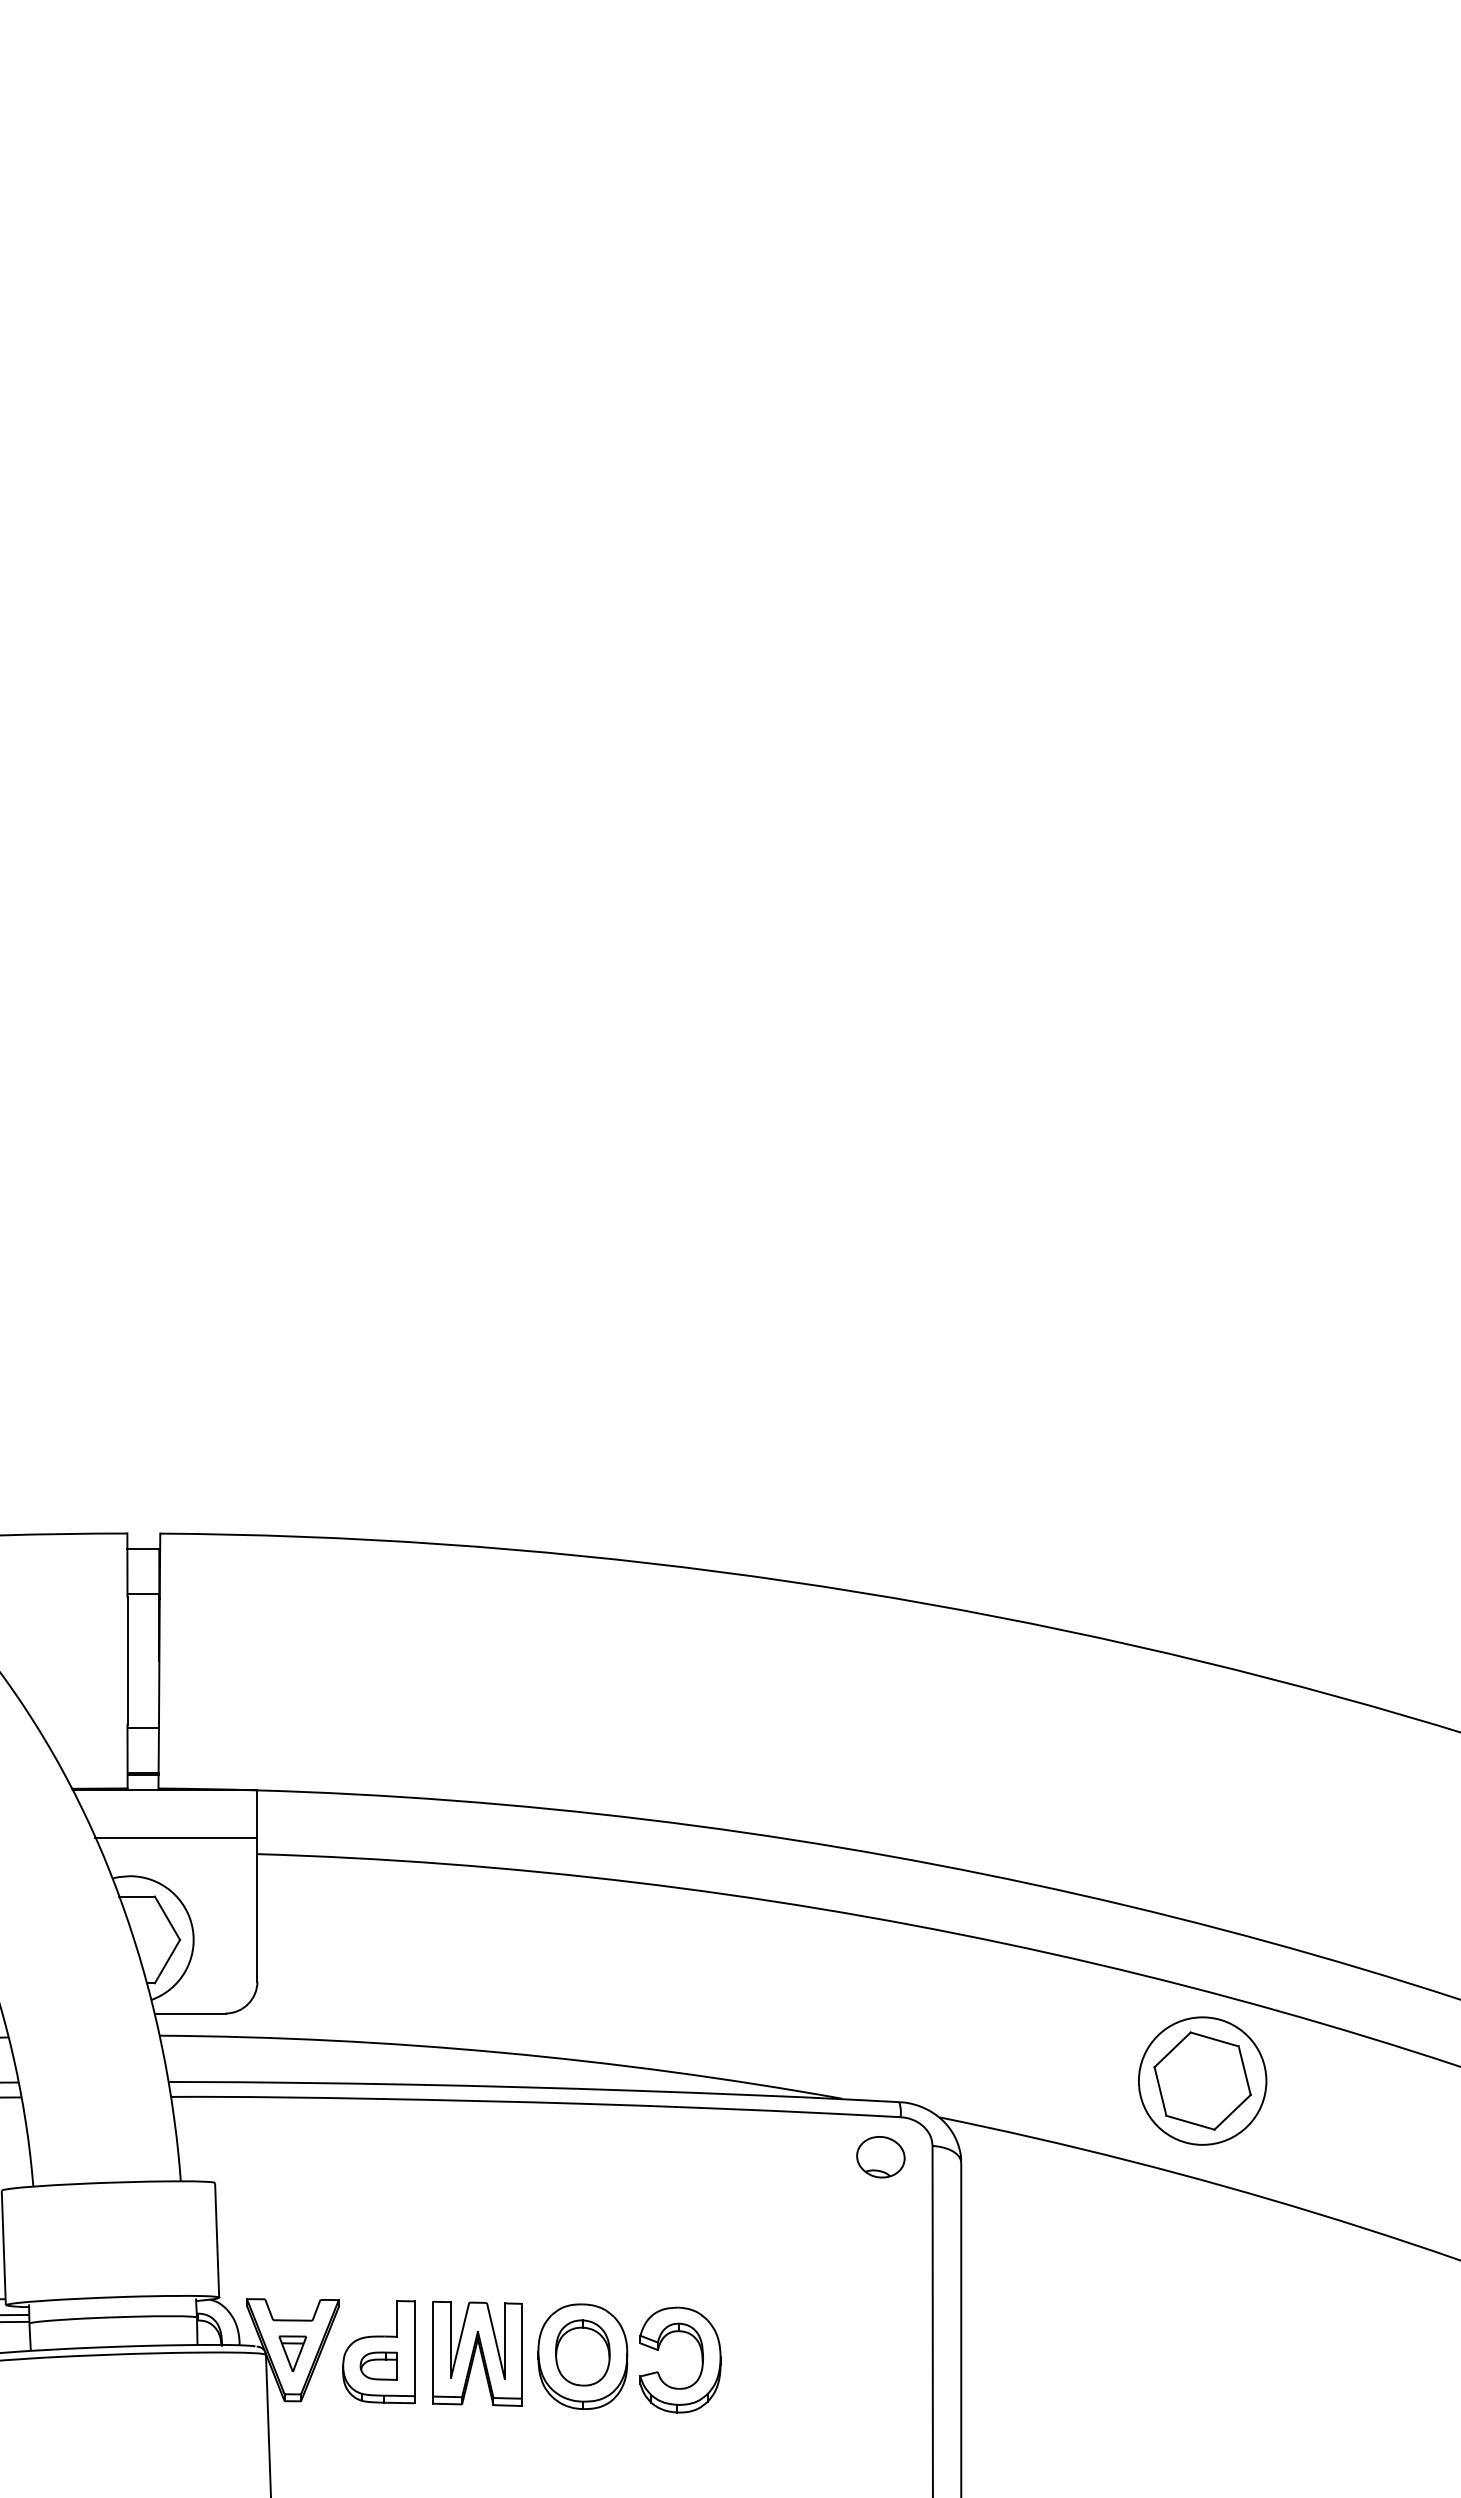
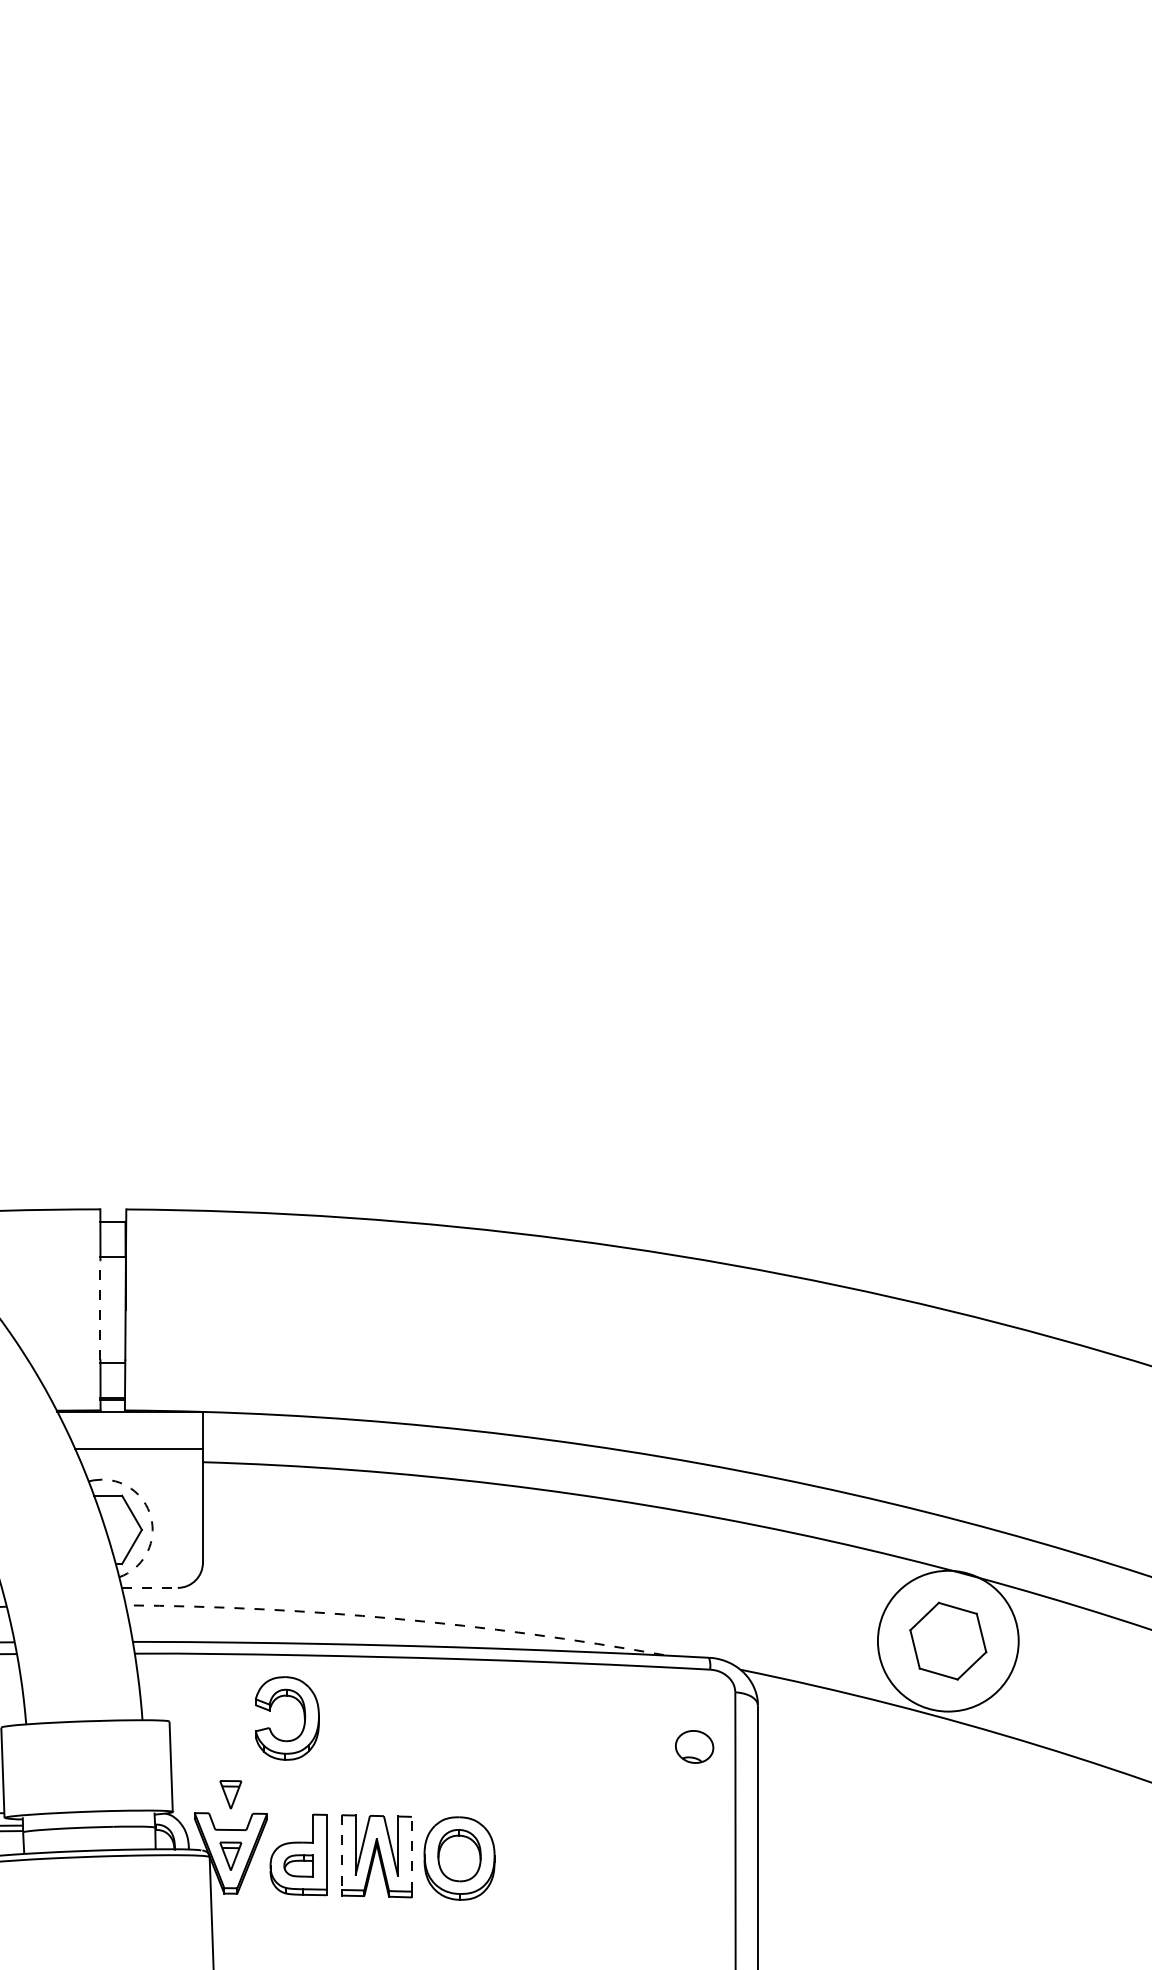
line: (127, 1660) -> (100, 1309), solid -> dashed
arc: (192, 1929) -> (151, 1521), solid -> dashed
line: (190, 2013) -> (150, 1587), solid -> dashed
arc: (502, 2052) -> (396, 1618), solid -> dashed
circle: (1202, 2080) -> (948, 1640), size x1.4
part: (880, 2157) -> (694, 1747), moved
part: (292, 2275) -> (230, 1794), added
line: (433, 2349) -> (341, 1852), solid -> dashed
line: (522, 2350) -> (411, 1853), solid -> dashed
part: (701, 2359) -> (303, 1718), moved

